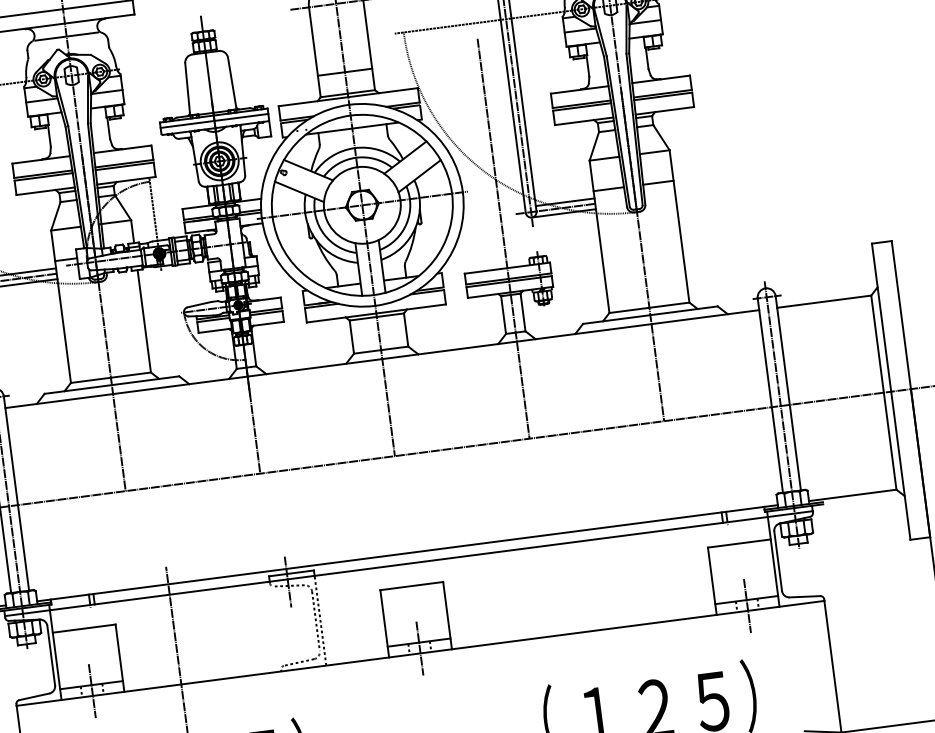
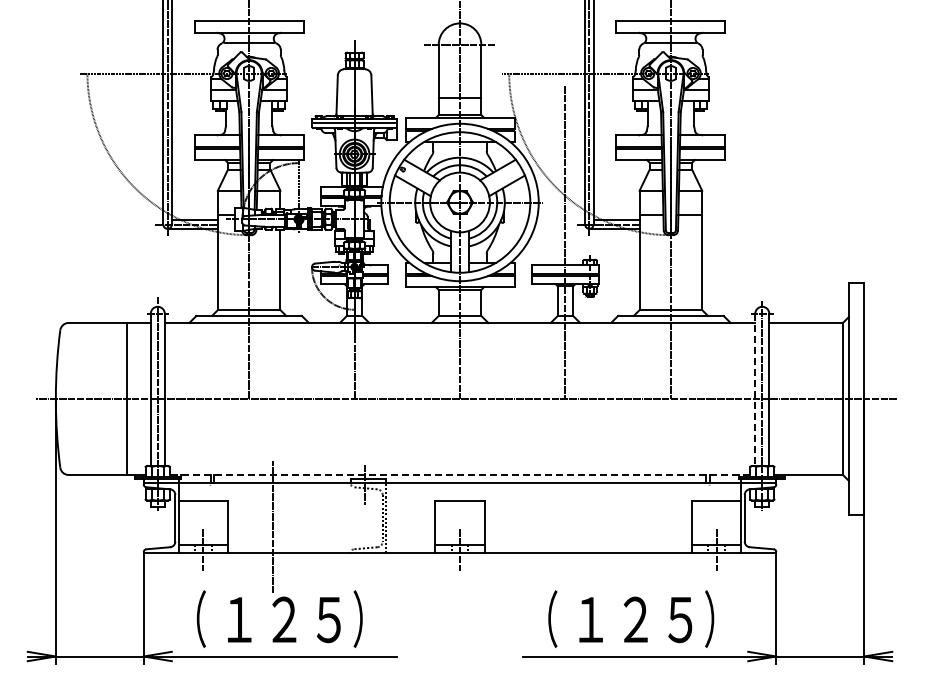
line: (770, 396) -> (755, 390), solid -> dashed
line: (406, 552) -> (459, 474), solid -> dashed

